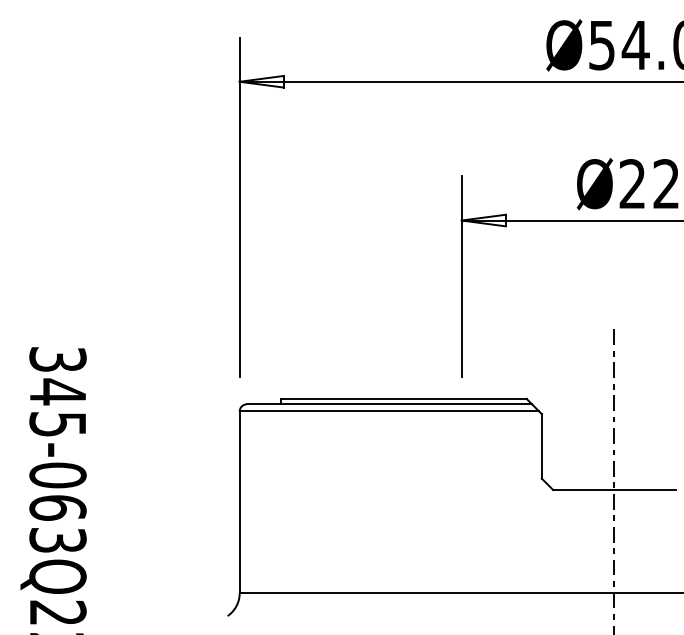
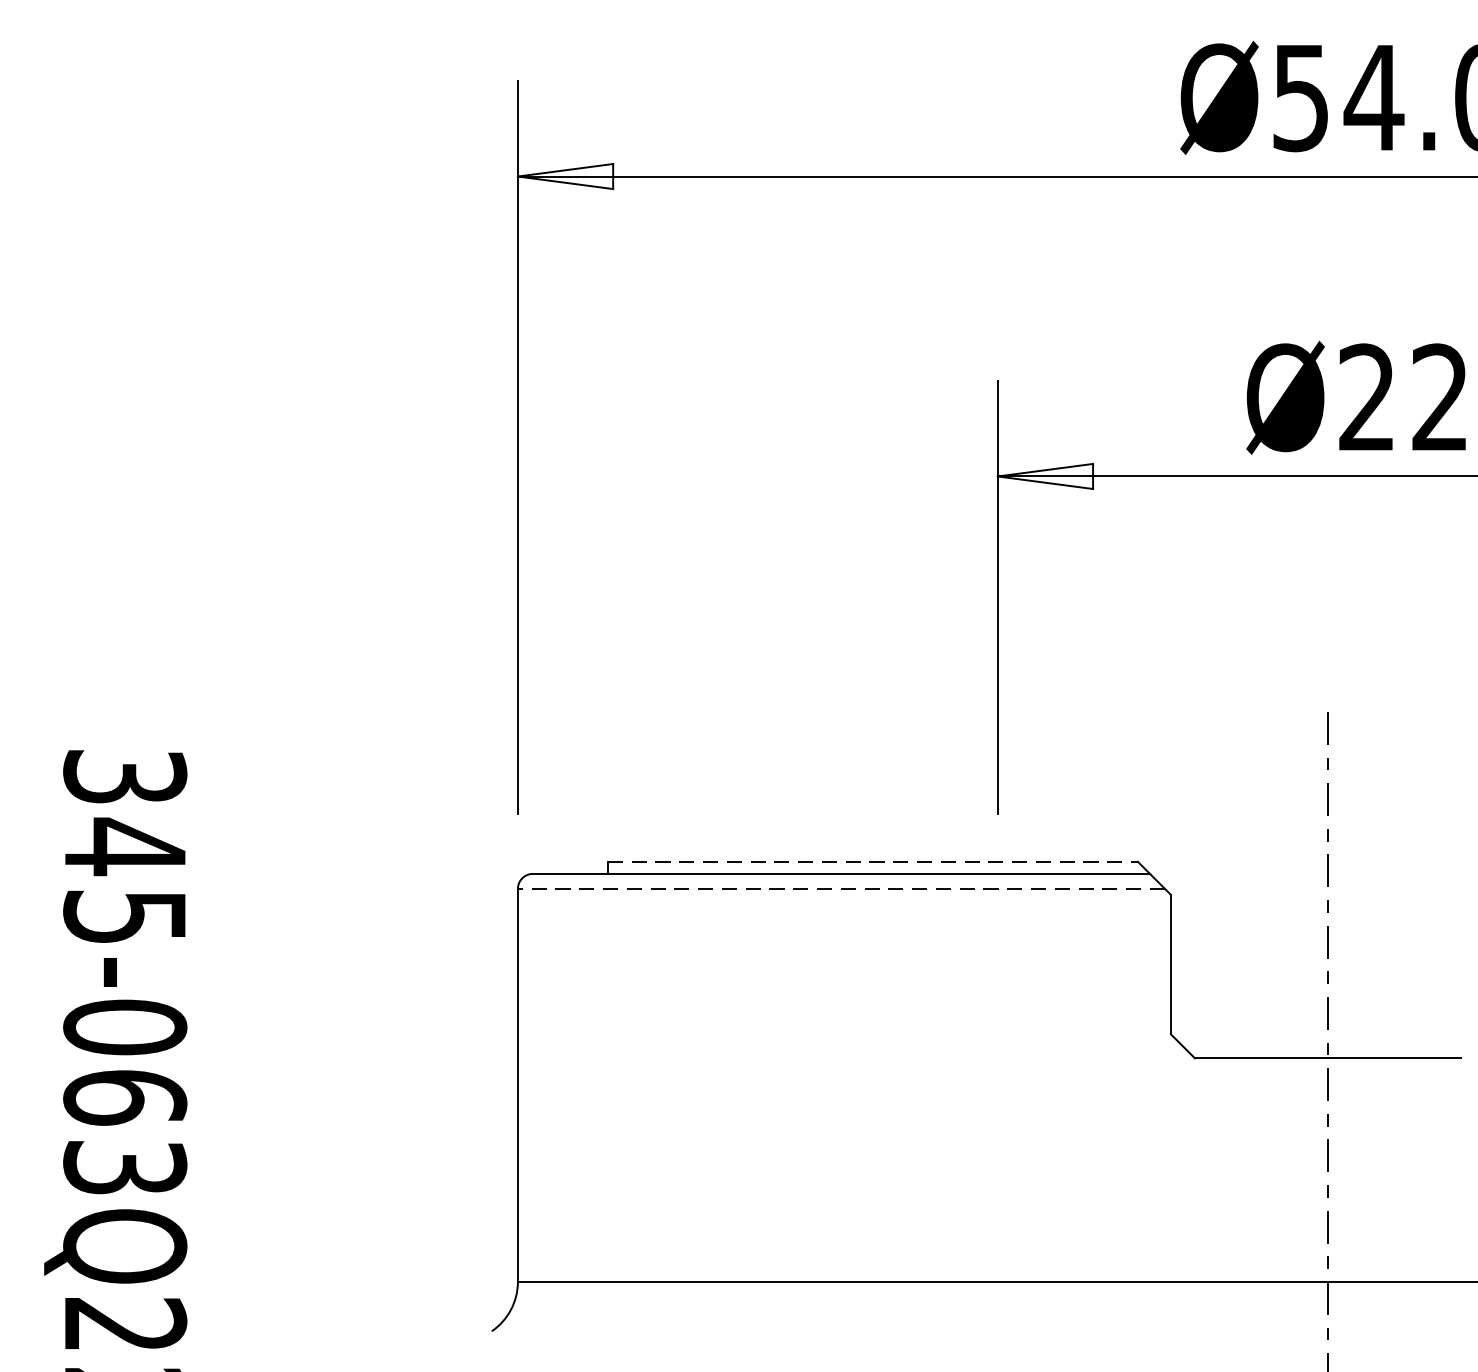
line: (403, 398) -> (871, 861), solid -> dashed
line: (389, 411) -> (841, 889), solid -> dashed

